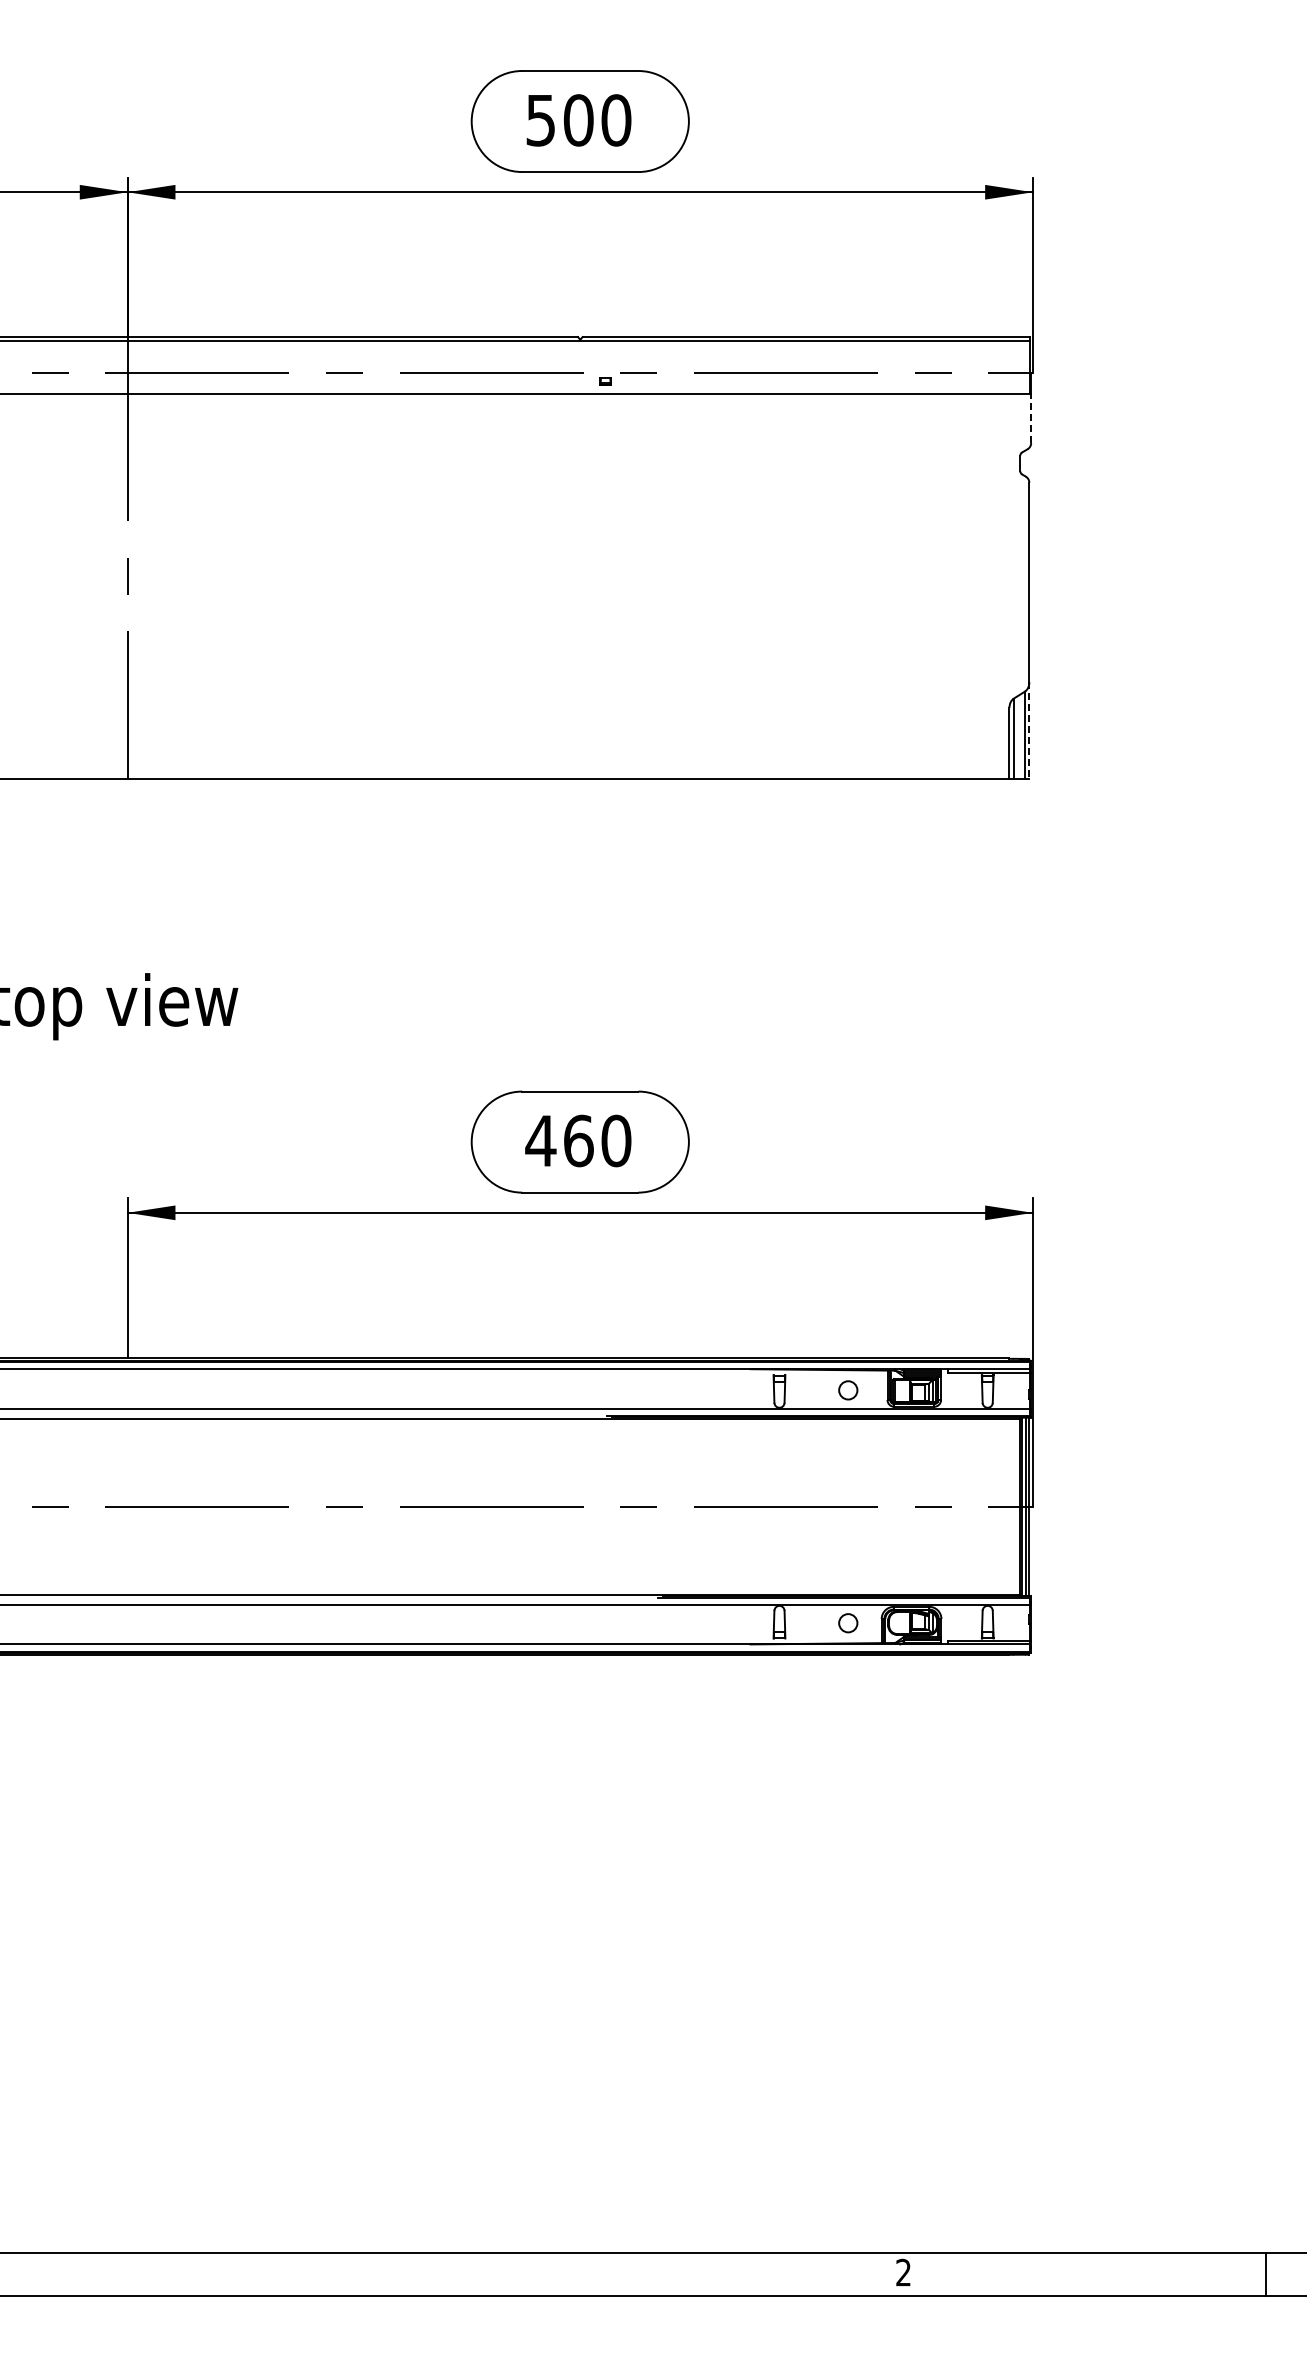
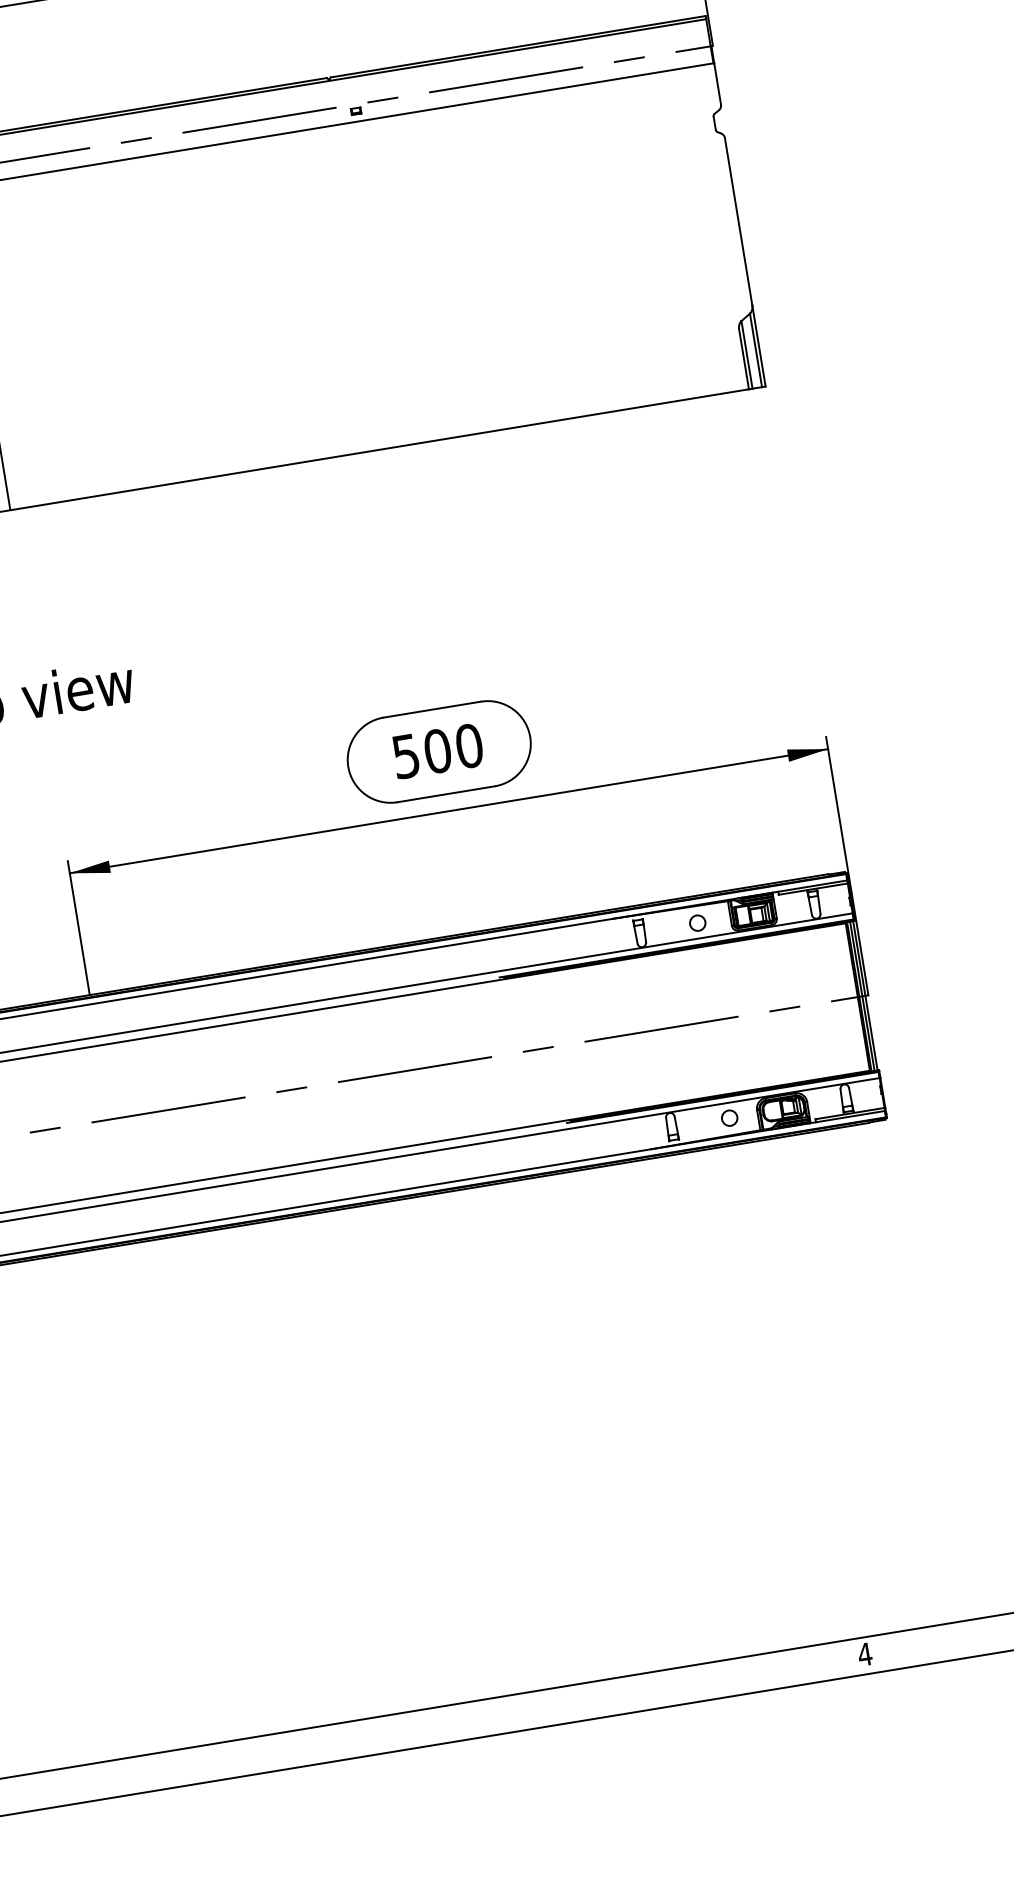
line: (1031, 418) -> (717, 84), dashed -> solid
line: (1029, 730) -> (759, 345), dashed -> solid
text: (559, 1140) -> (421, 753), 460 -> 500
text: (903, 2272) -> (864, 1654), 2 -> 4

